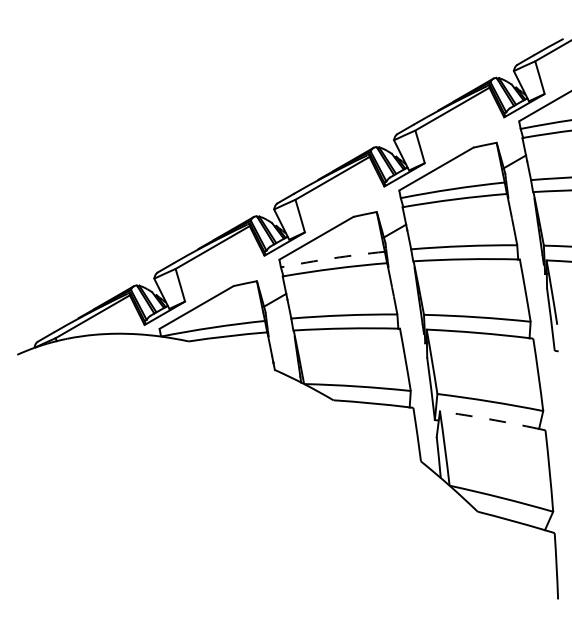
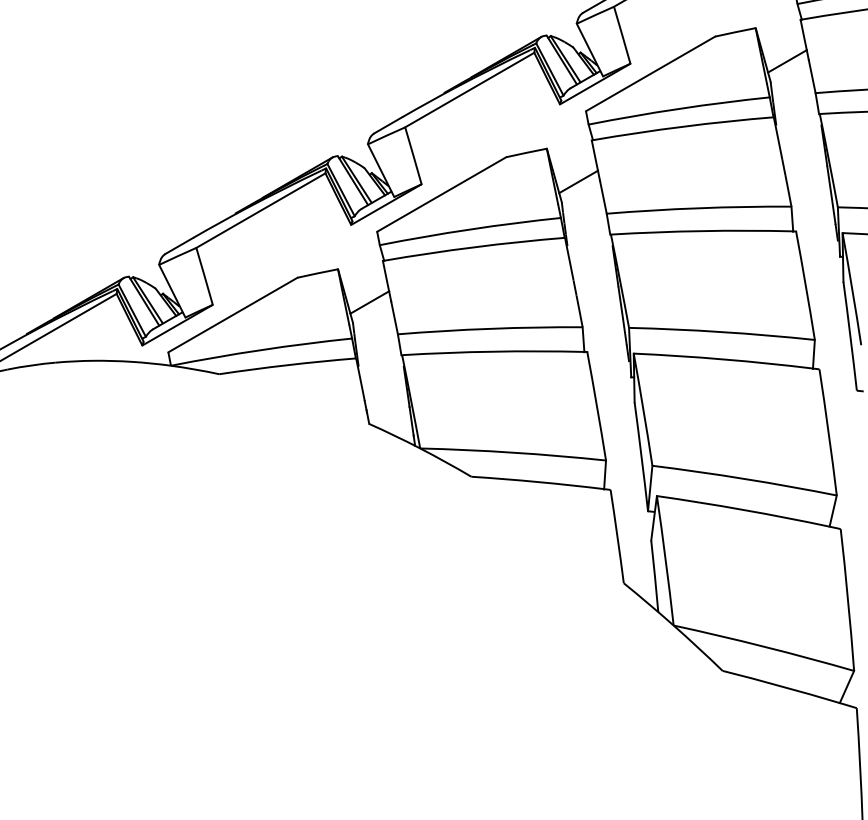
arc: (332, 258) -> (469, 229), dashed -> solid
arc: (489, 419) -> (743, 510), dashed -> solid

